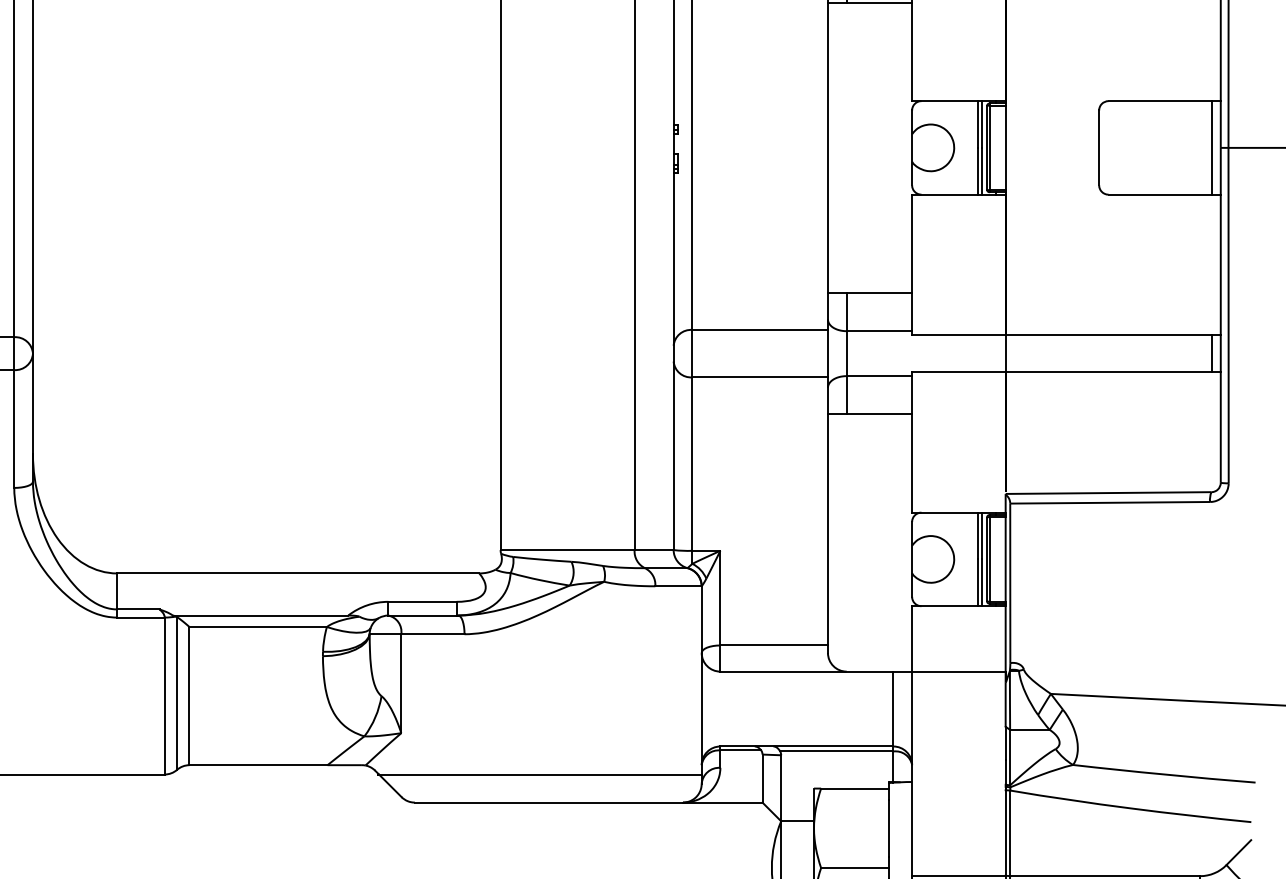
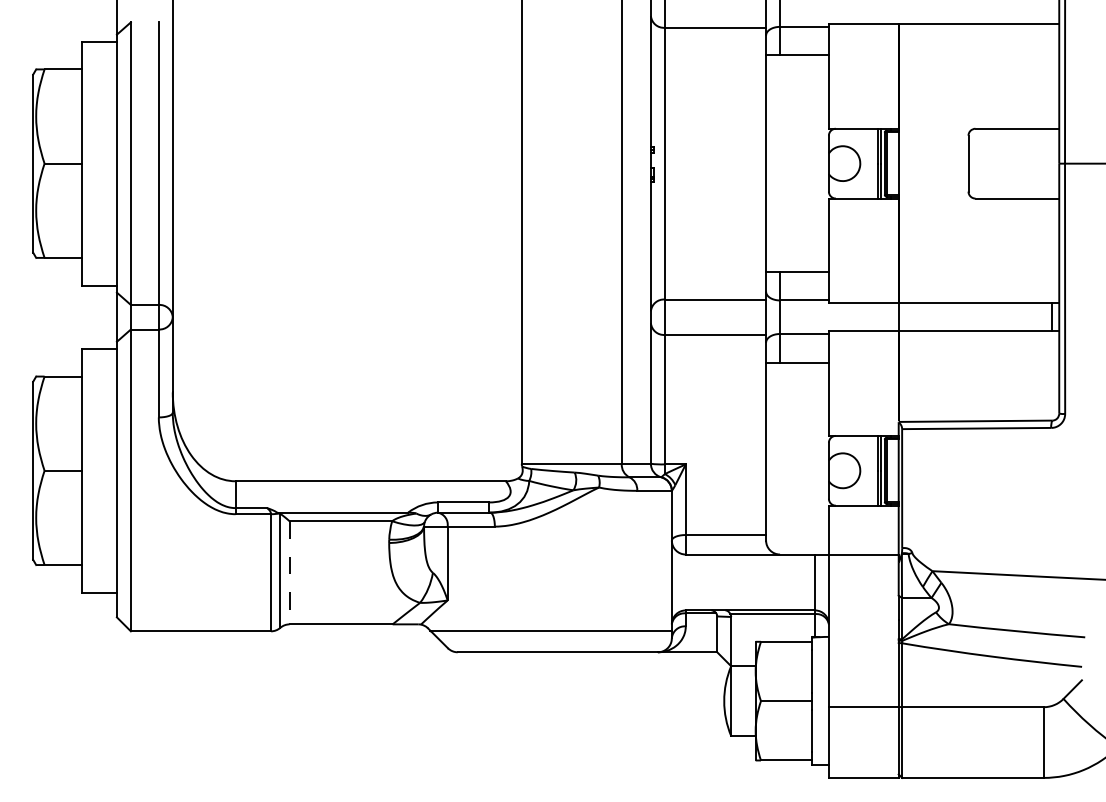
line: (1211, 147) -> (1052, 163), removed
line: (189, 695) -> (289, 572), solid -> dashed

